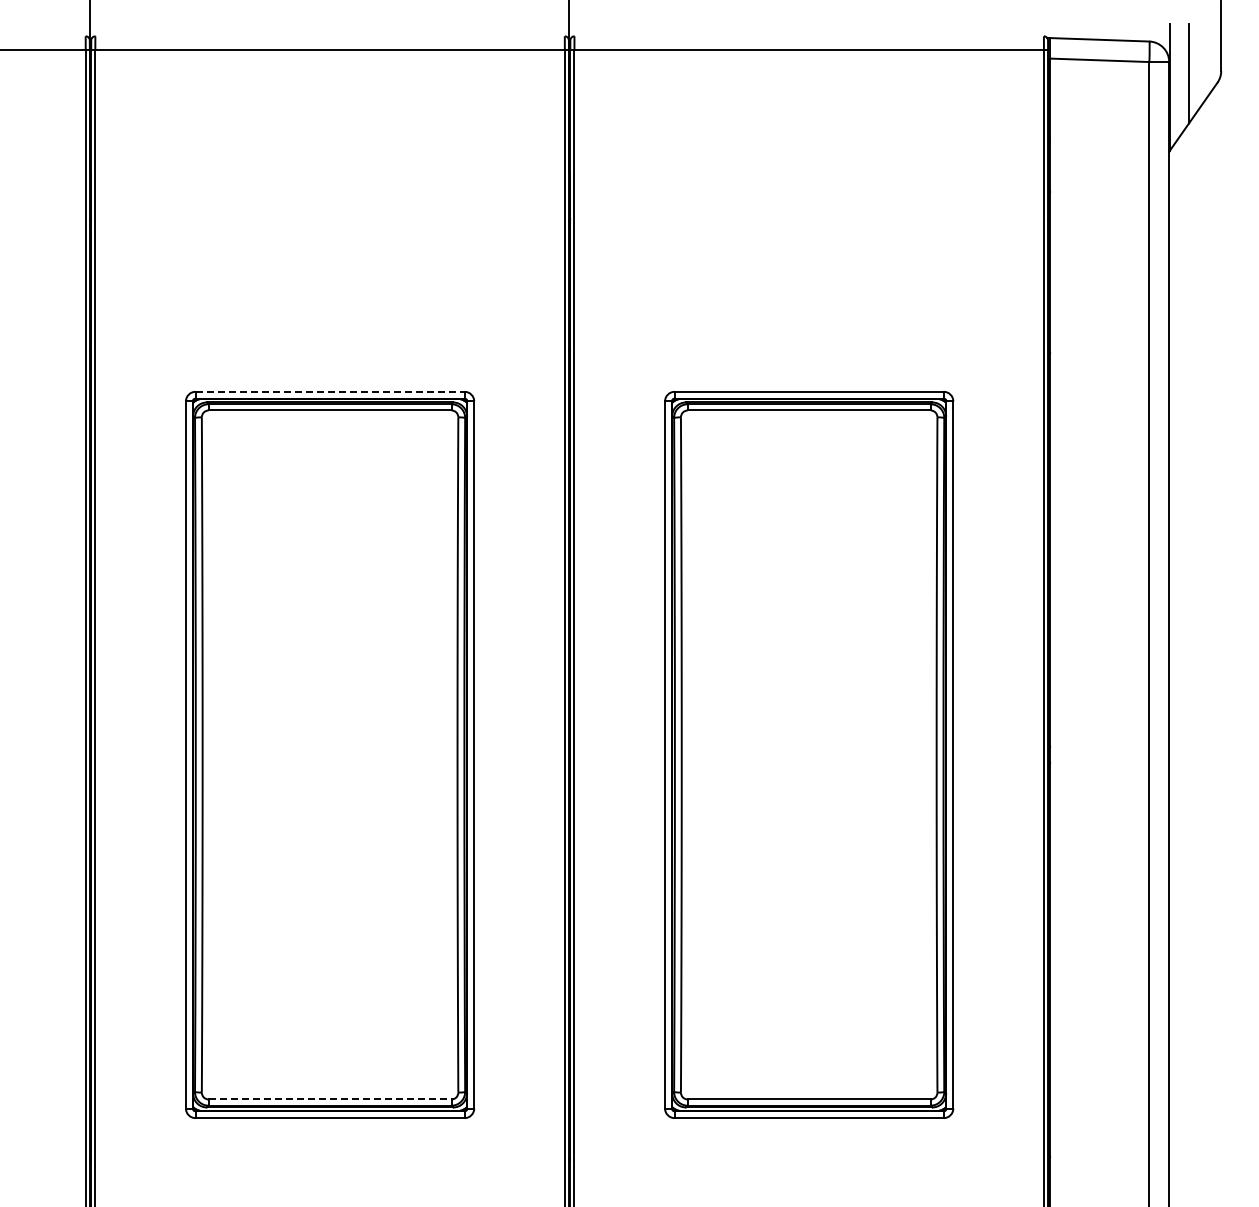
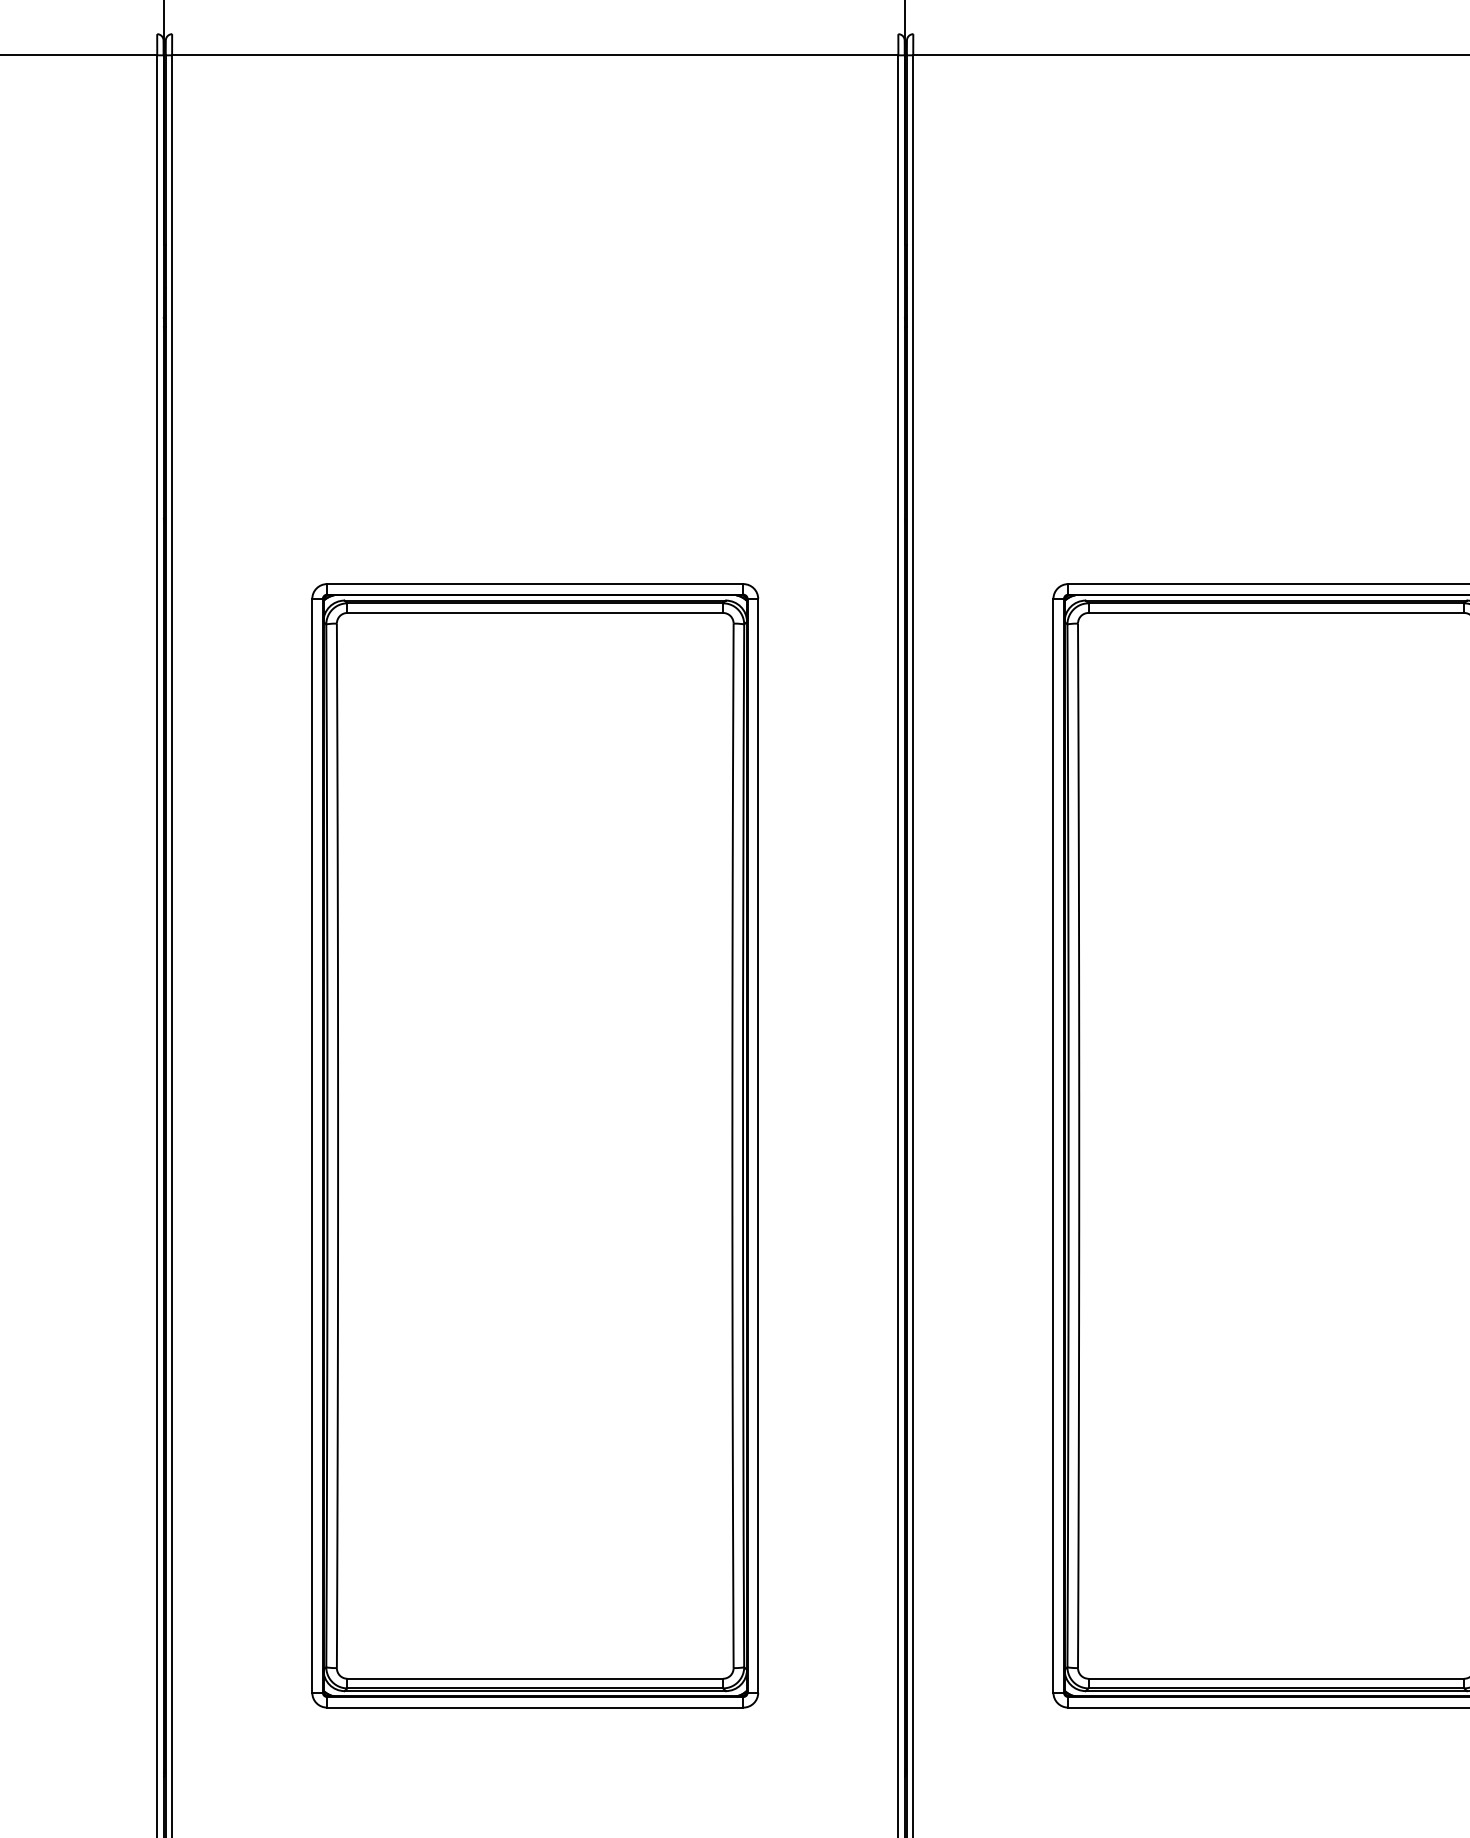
line: (330, 391) -> (535, 583), dashed -> solid
line: (330, 1099) -> (535, 1678), dashed -> solid

